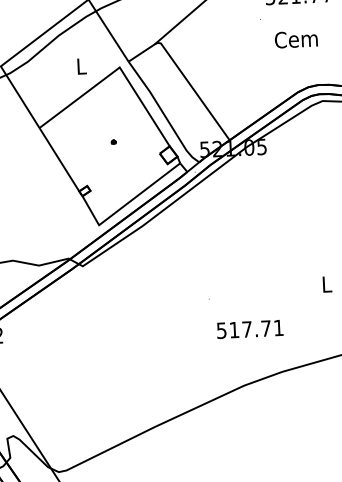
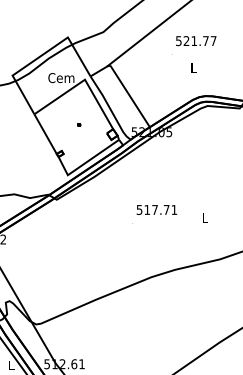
text: (296, 39) -> (193, 67), Cem -> L
text: (81, 67) -> (61, 78), L -> Cem
text: (249, 328) -> (156, 209), moved

